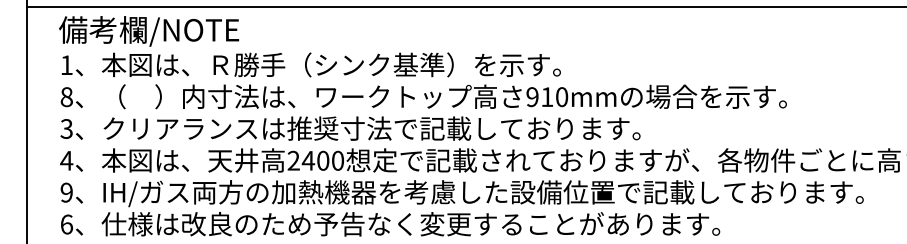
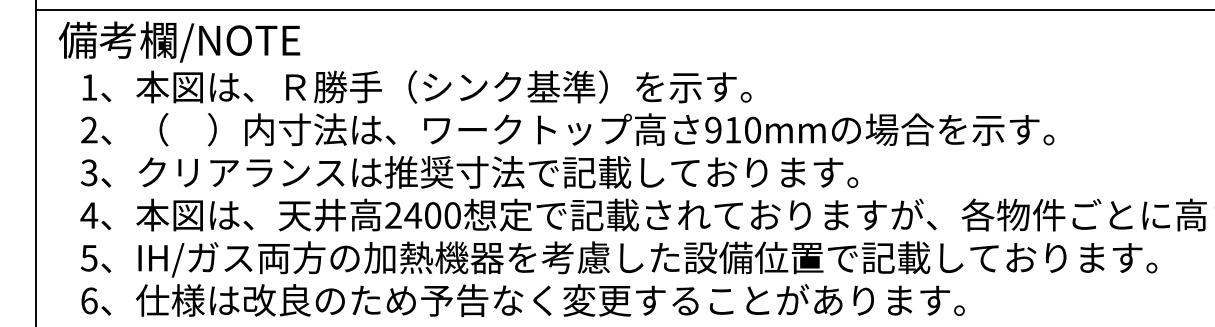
text: (149, 31) -> (180, 42), moved
text: (66, 97) -> (88, 130), 8 -> 2
text: (66, 192) -> (88, 257), 9 -> 5

